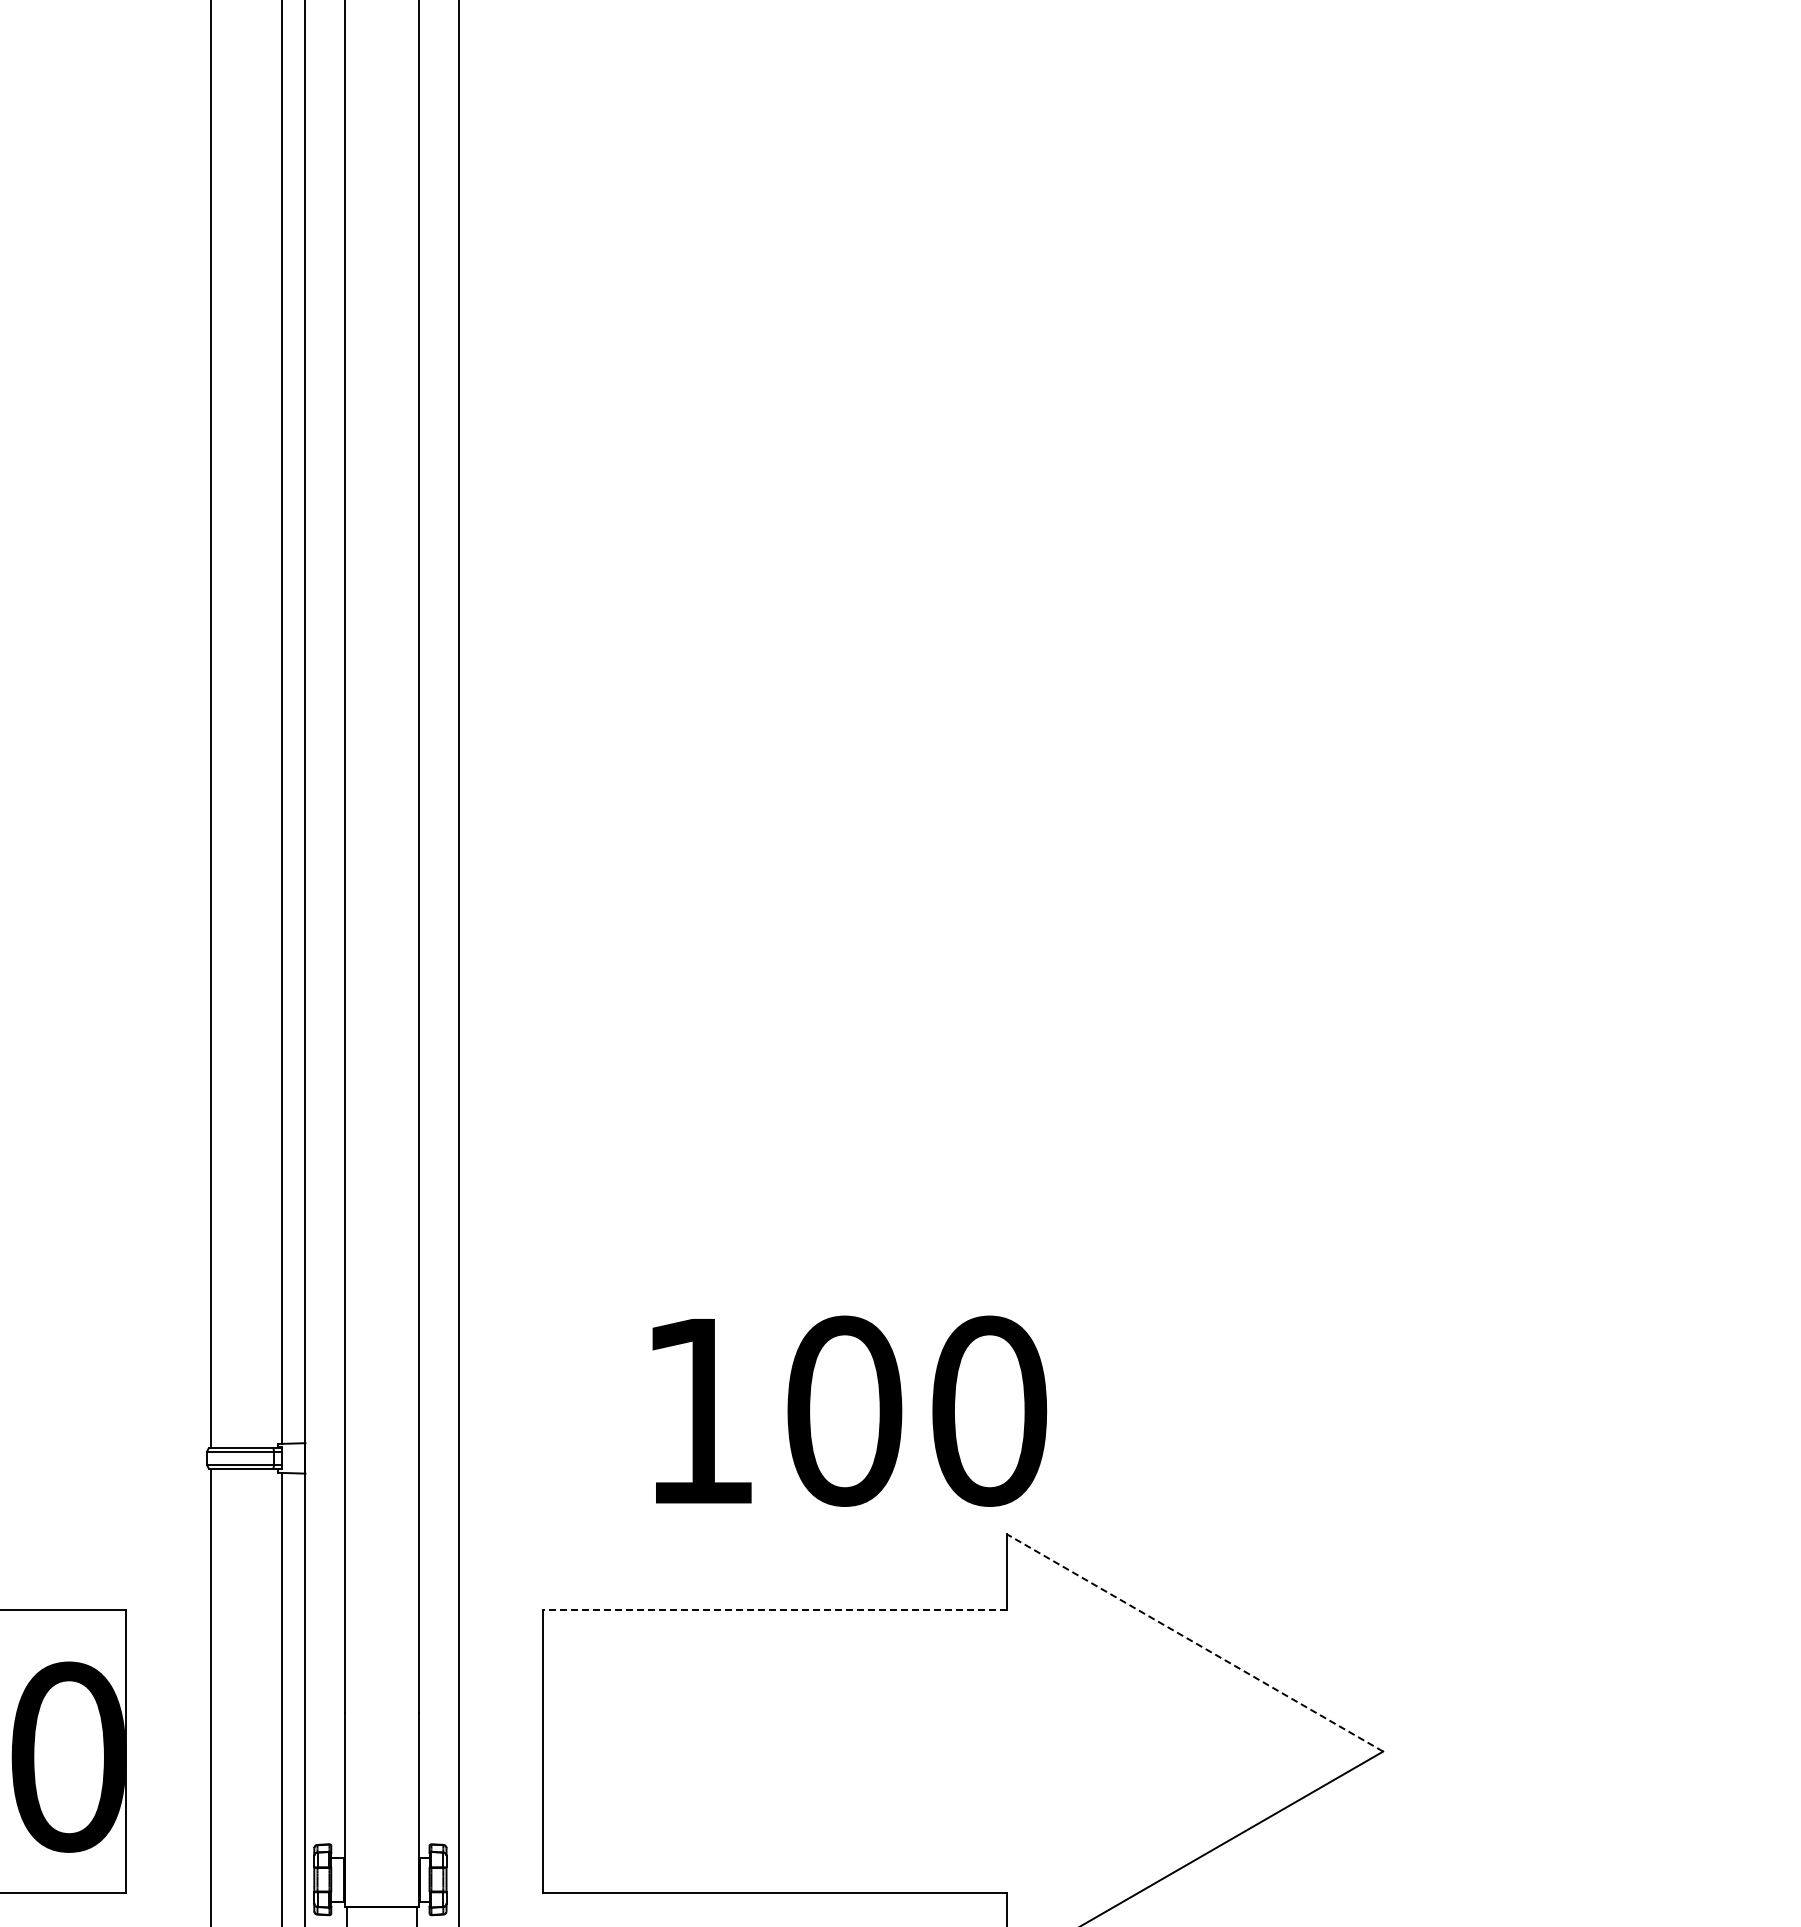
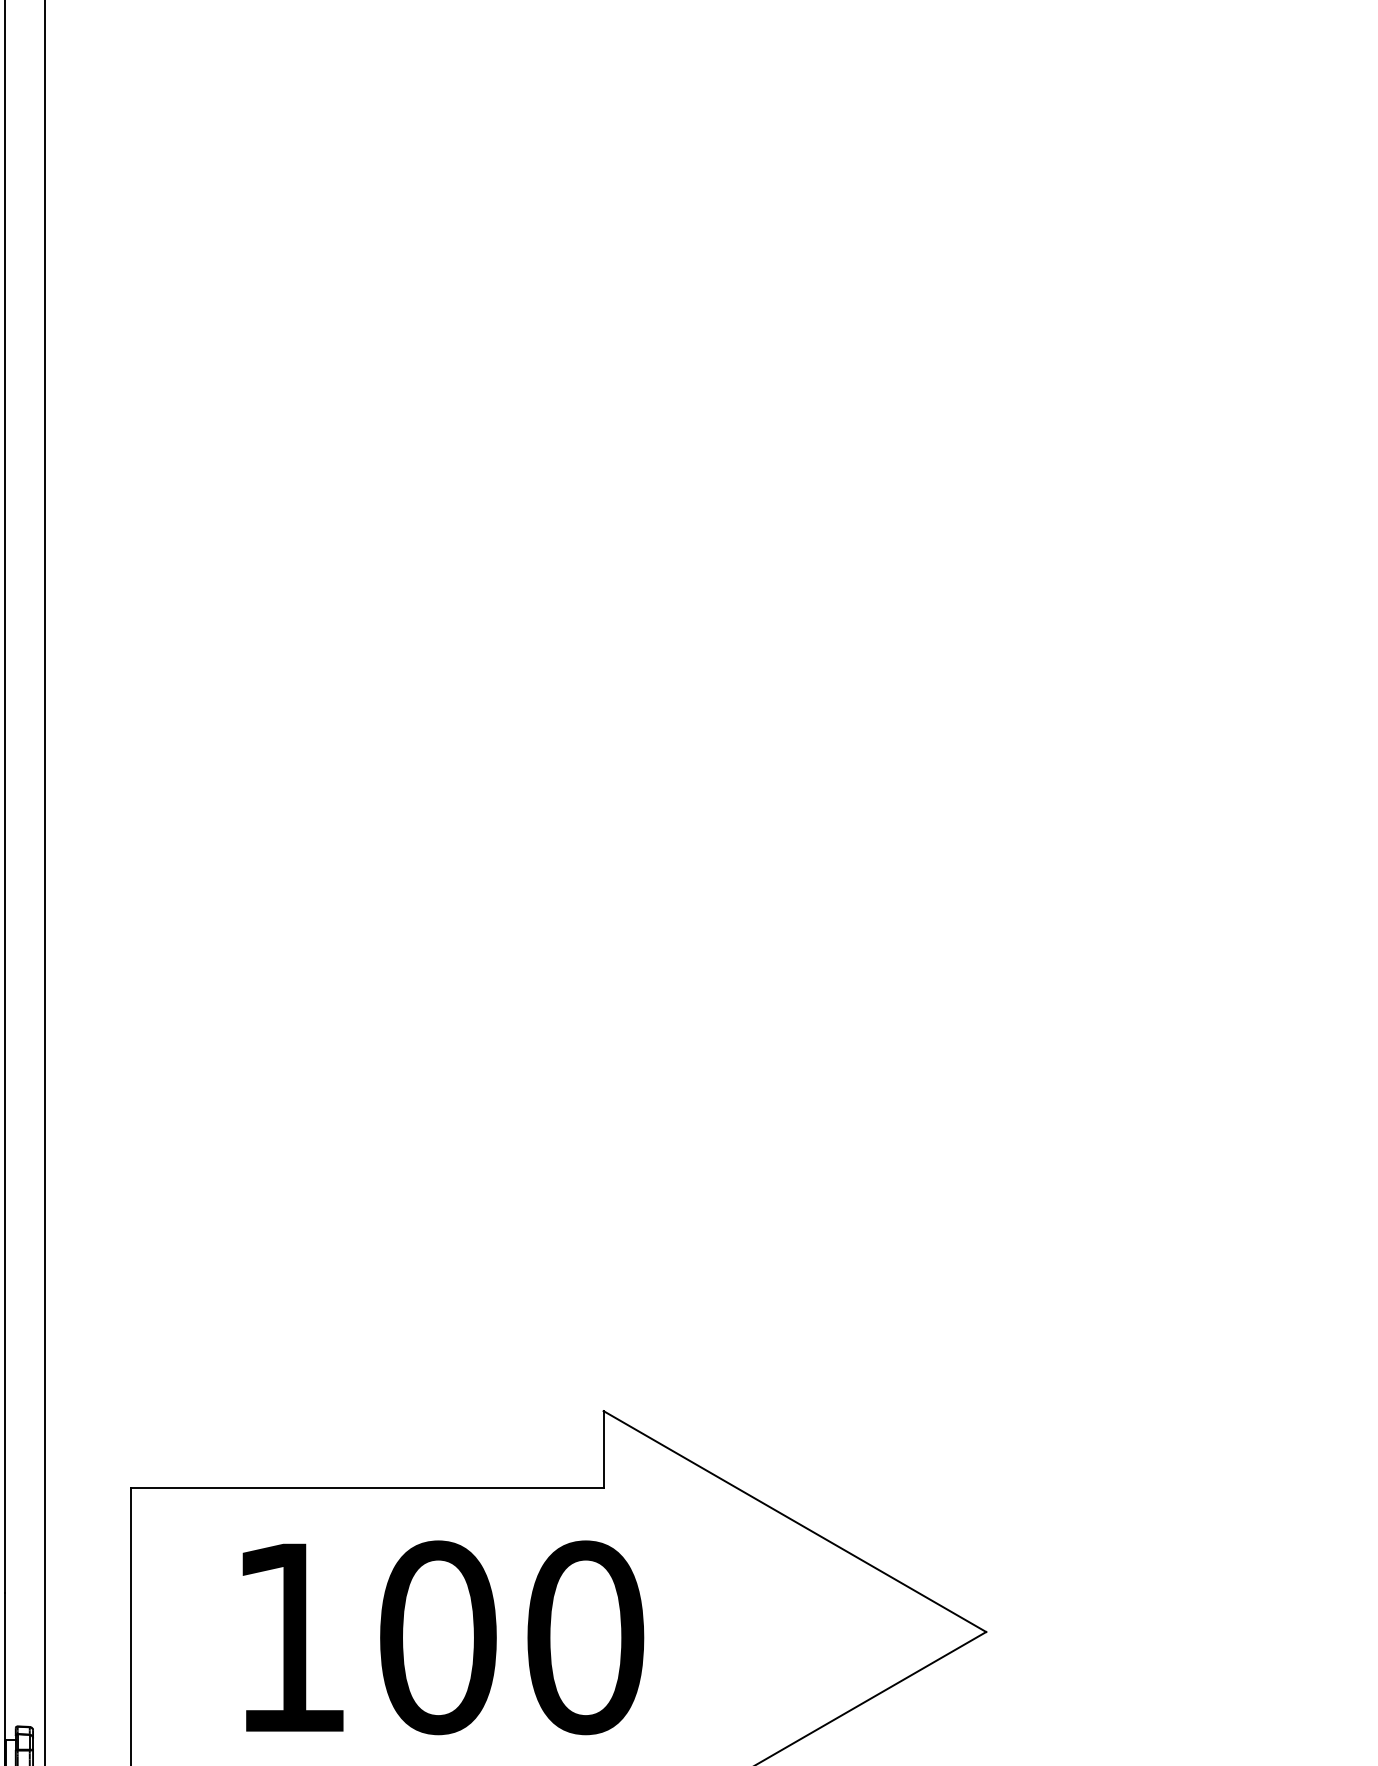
text: (849, 1410) -> (443, 1637), moved
line: (774, 1610) -> (366, 1488), dashed -> solid
line: (1194, 1642) -> (794, 1521), dashed -> solid

